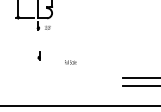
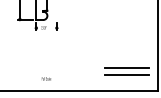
part: (38, 55) -> (56, 26), moved
text: (70, 61) -> (46, 78), moved

